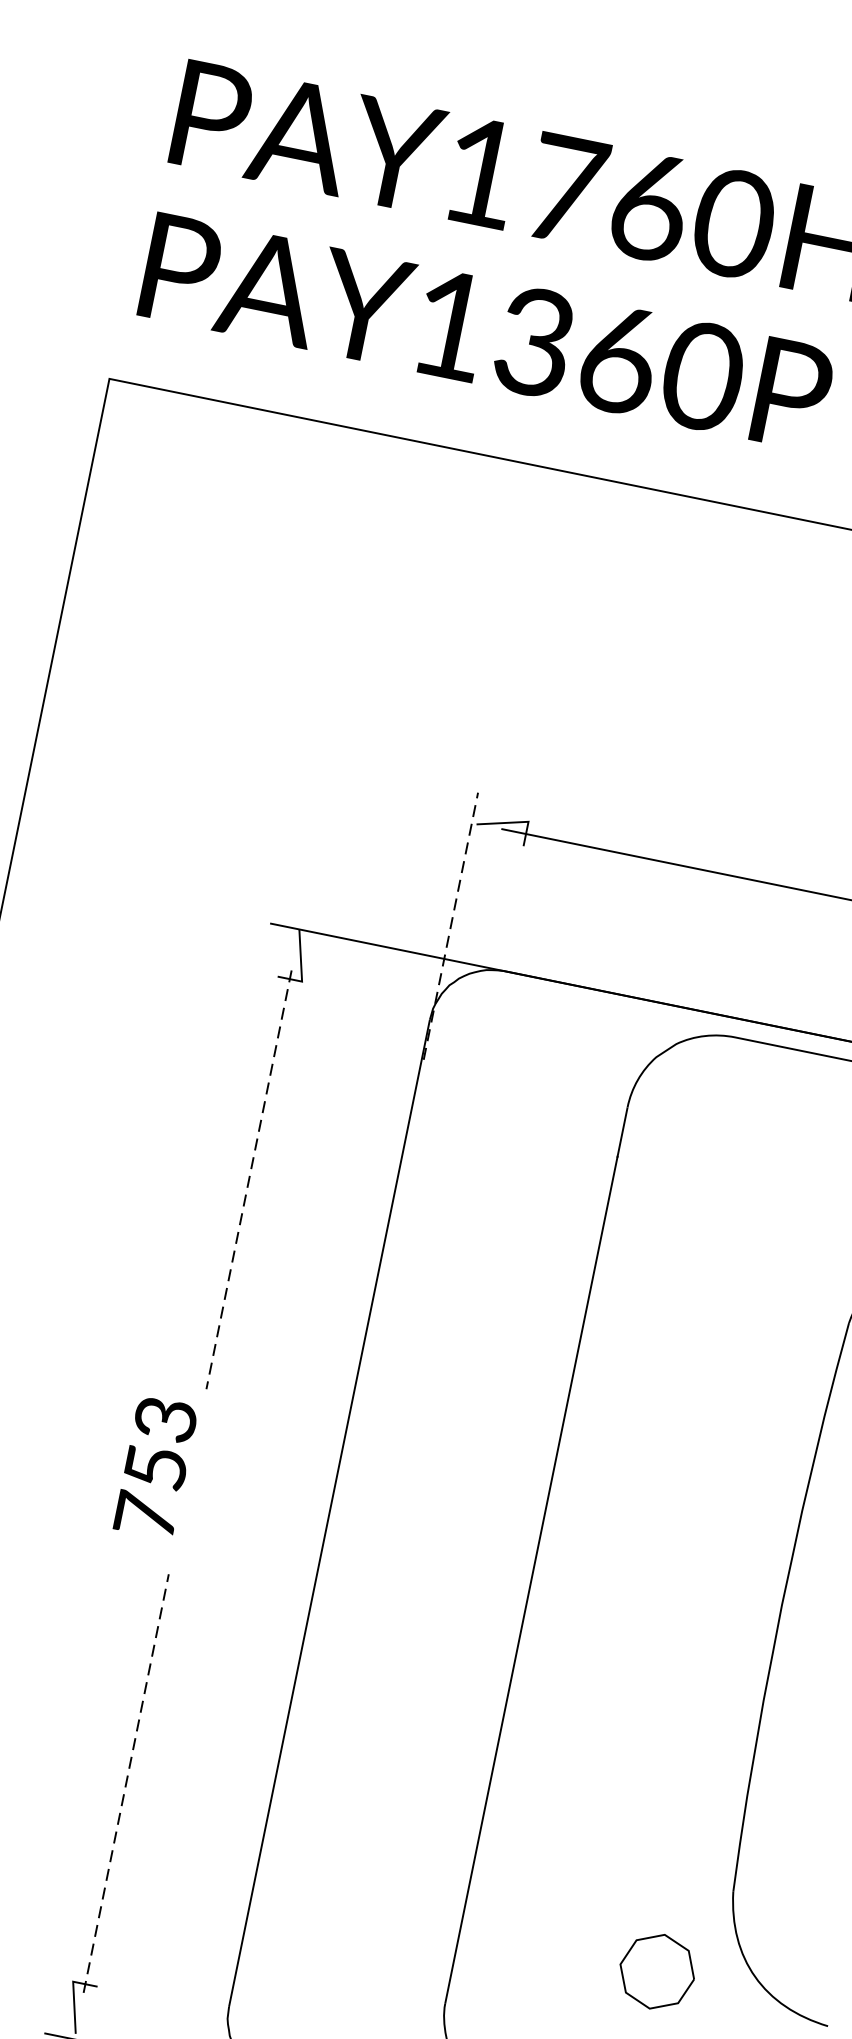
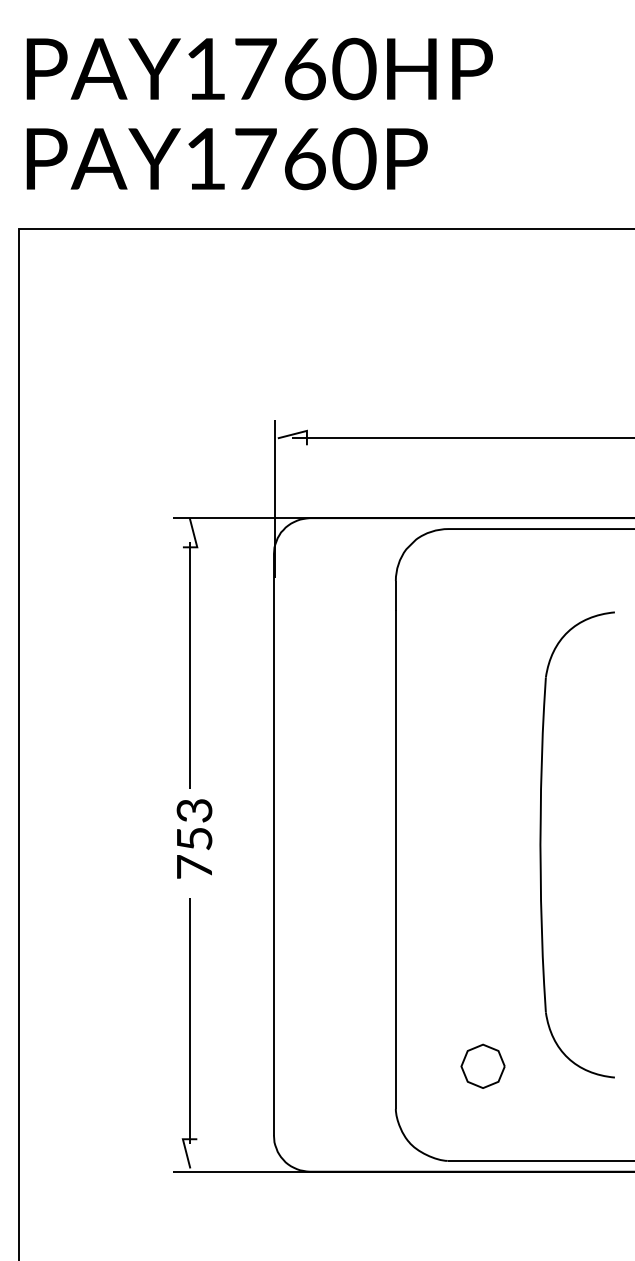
text: (535, 341) -> (255, 158), PAY1360P -> PAY1760P
line: (451, 925) -> (275, 498), dashed -> solid
line: (249, 1181) -> (190, 666), dashed -> solid
text: (155, 1466) -> (194, 838), moved
line: (127, 1782) -> (190, 1020), dashed -> solid
part: (656, 1970) -> (482, 1065), moved

